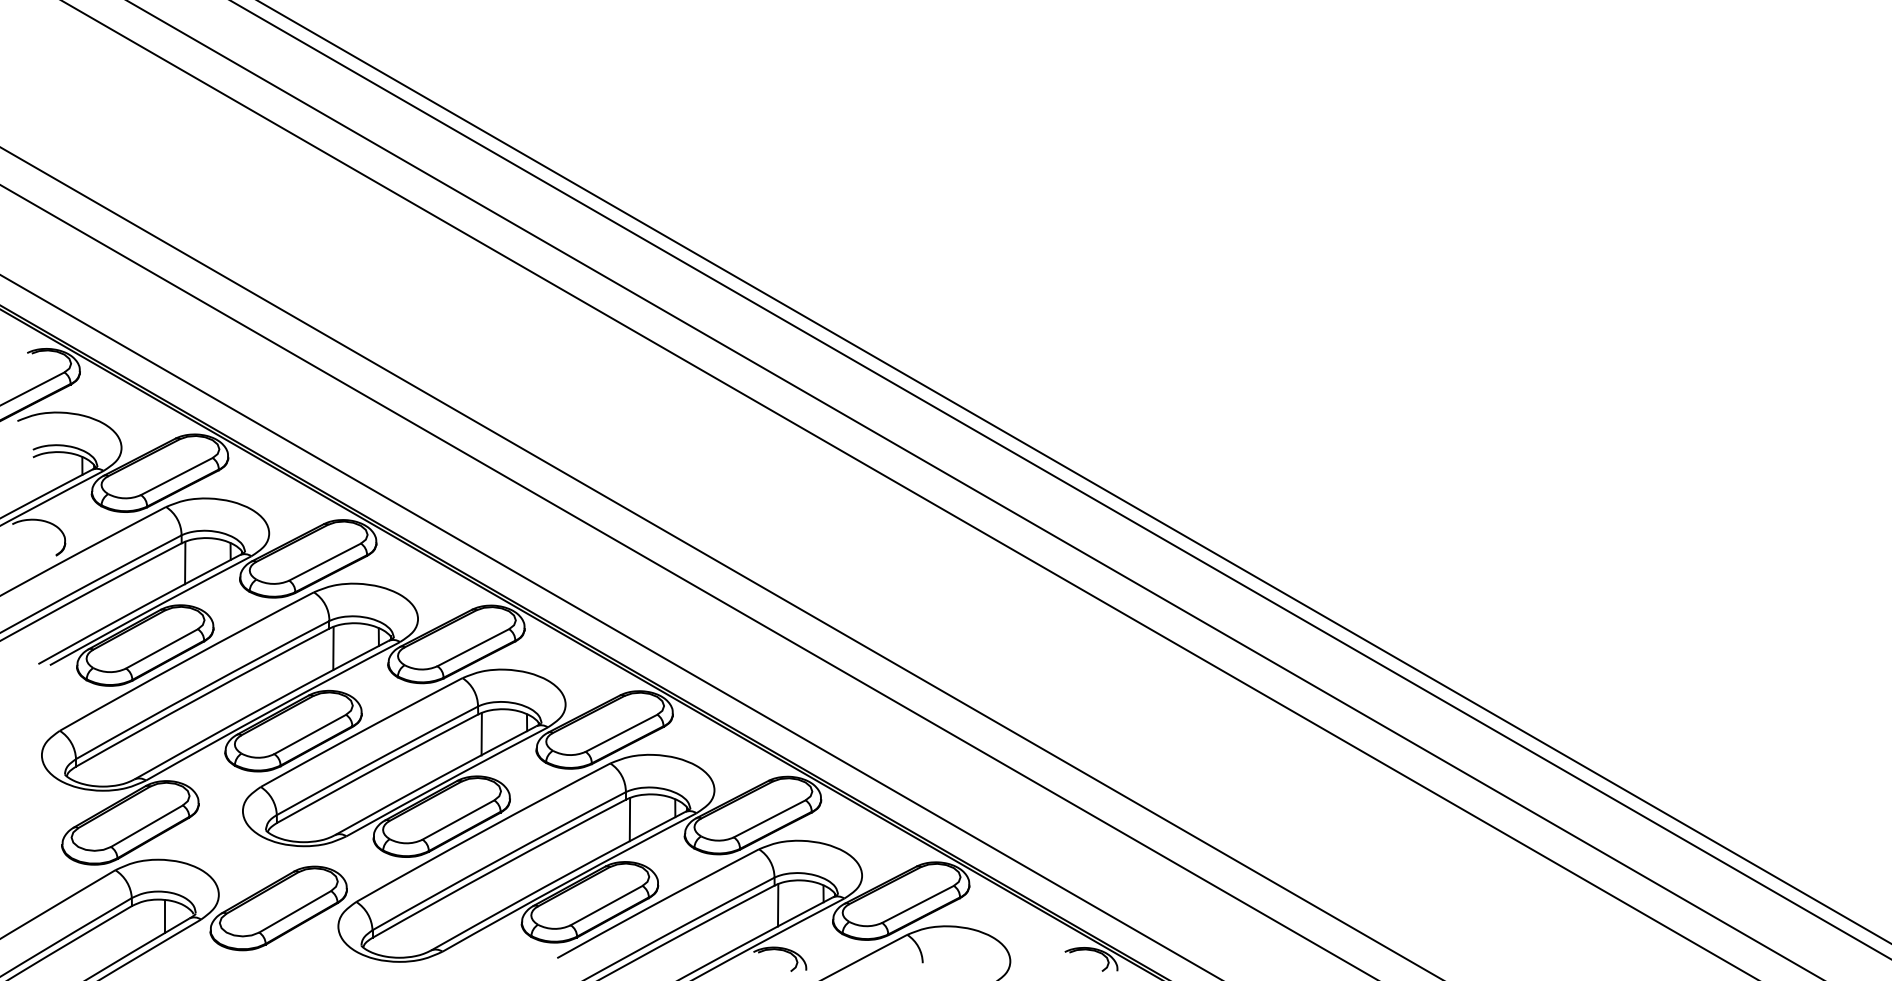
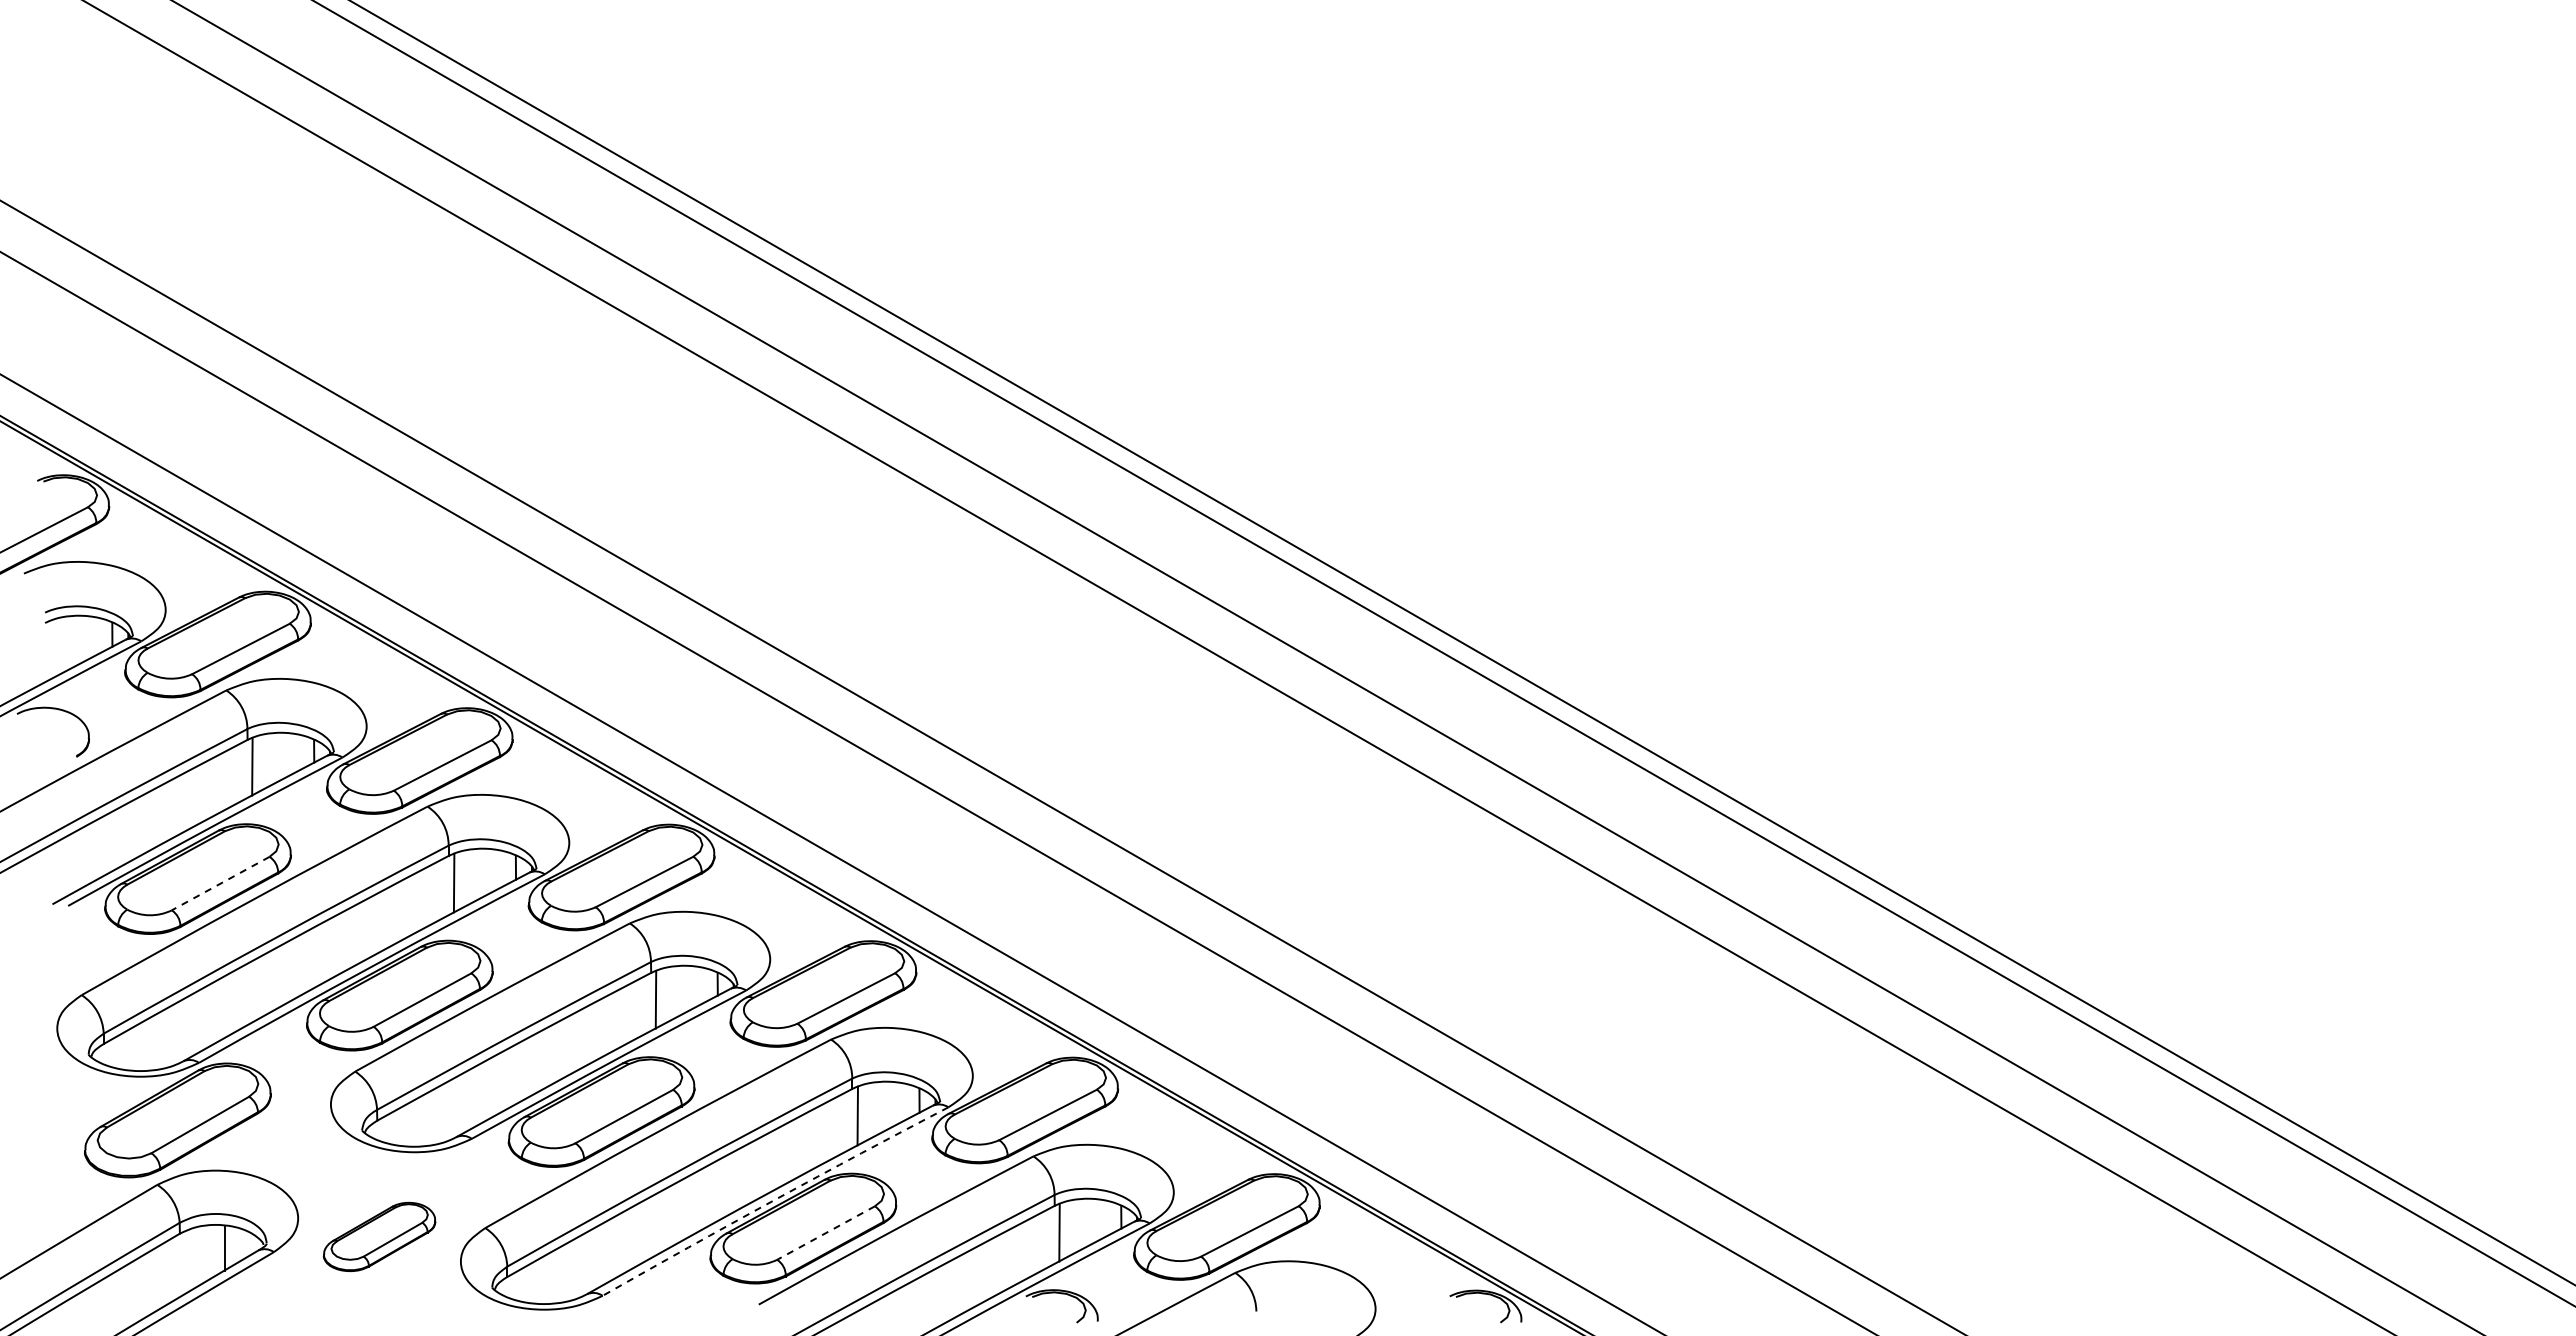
line: (161, 648) -> (220, 883), solid -> dashed
arc: (568, 881) -> (774, 1200), solid -> dashed
line: (606, 905) -> (826, 1233), solid -> dashed
part: (278, 908) -> (379, 1236), size x0.6

